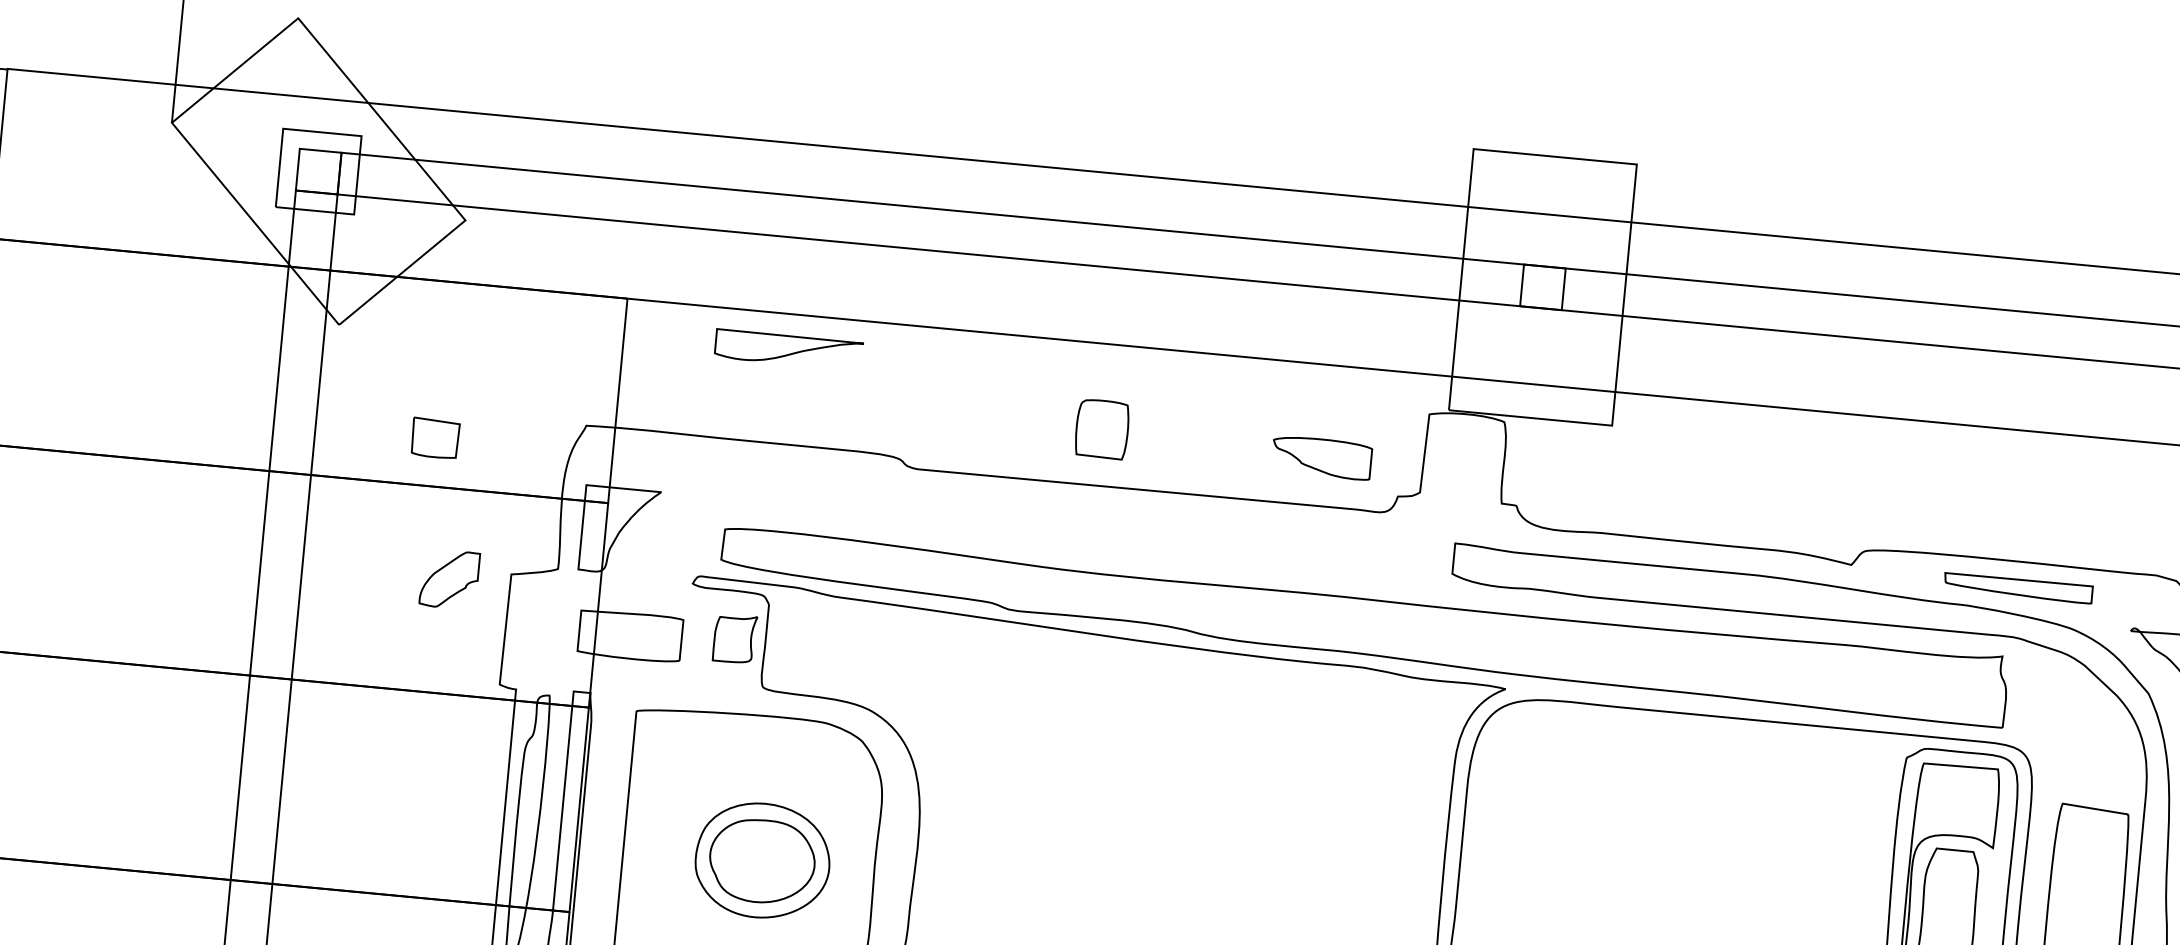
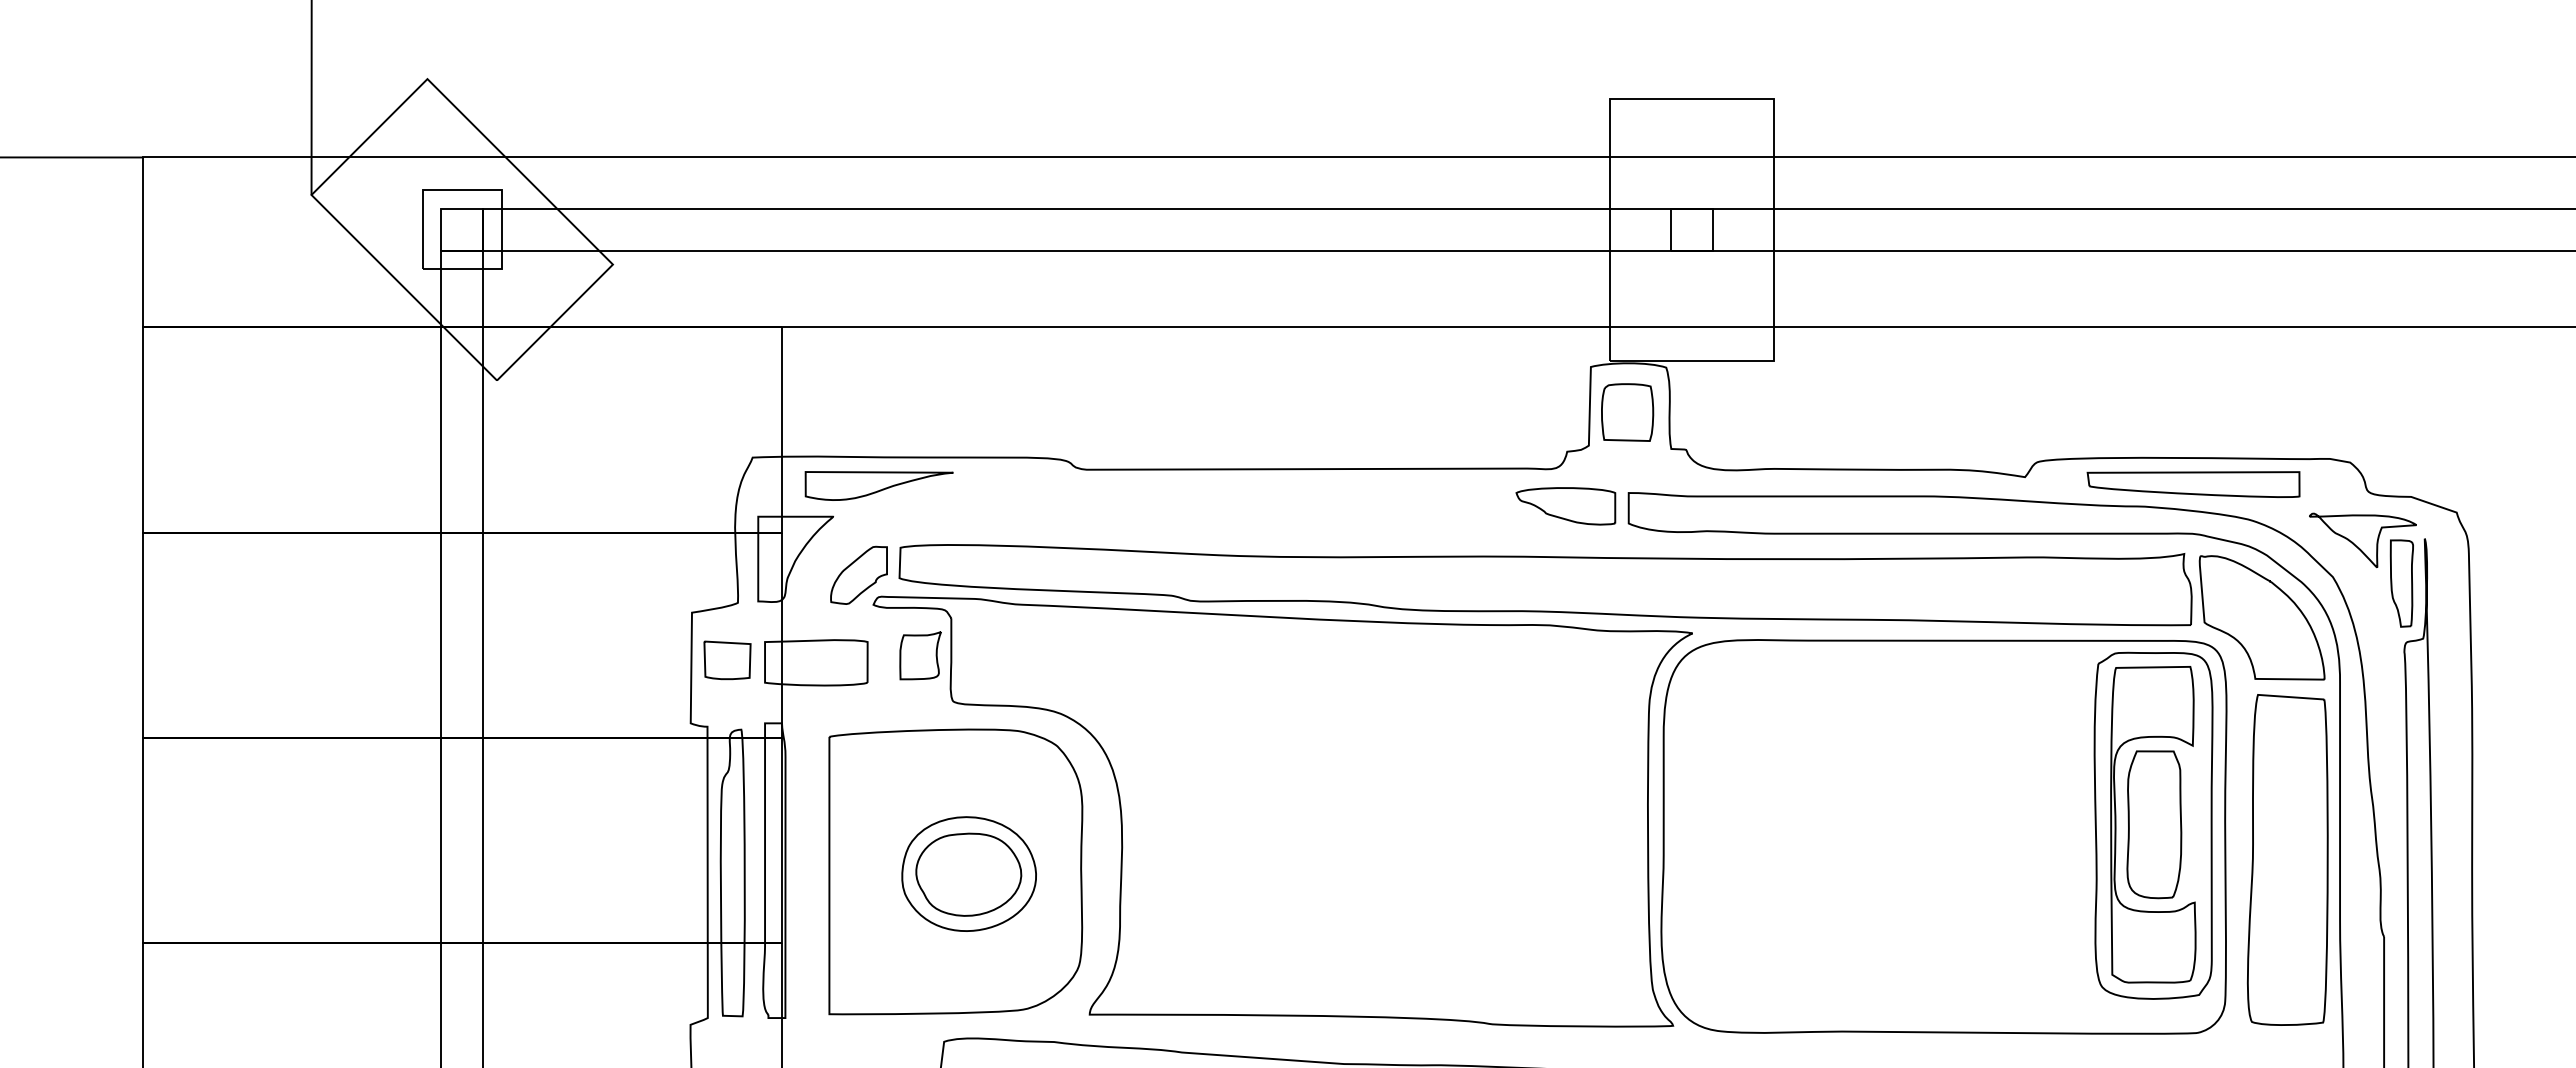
part: (788, 349) -> (878, 485), moved
part: (1102, 429) -> (1627, 412), moved
part: (435, 438) -> (727, 660), moved
part: (1321, 457) -> (1565, 506), moved
part: (449, 578) -> (858, 574), moved
part: (2018, 588) -> (2193, 484), size x1.43
part: (2073, 726) -> (2261, 617), added

